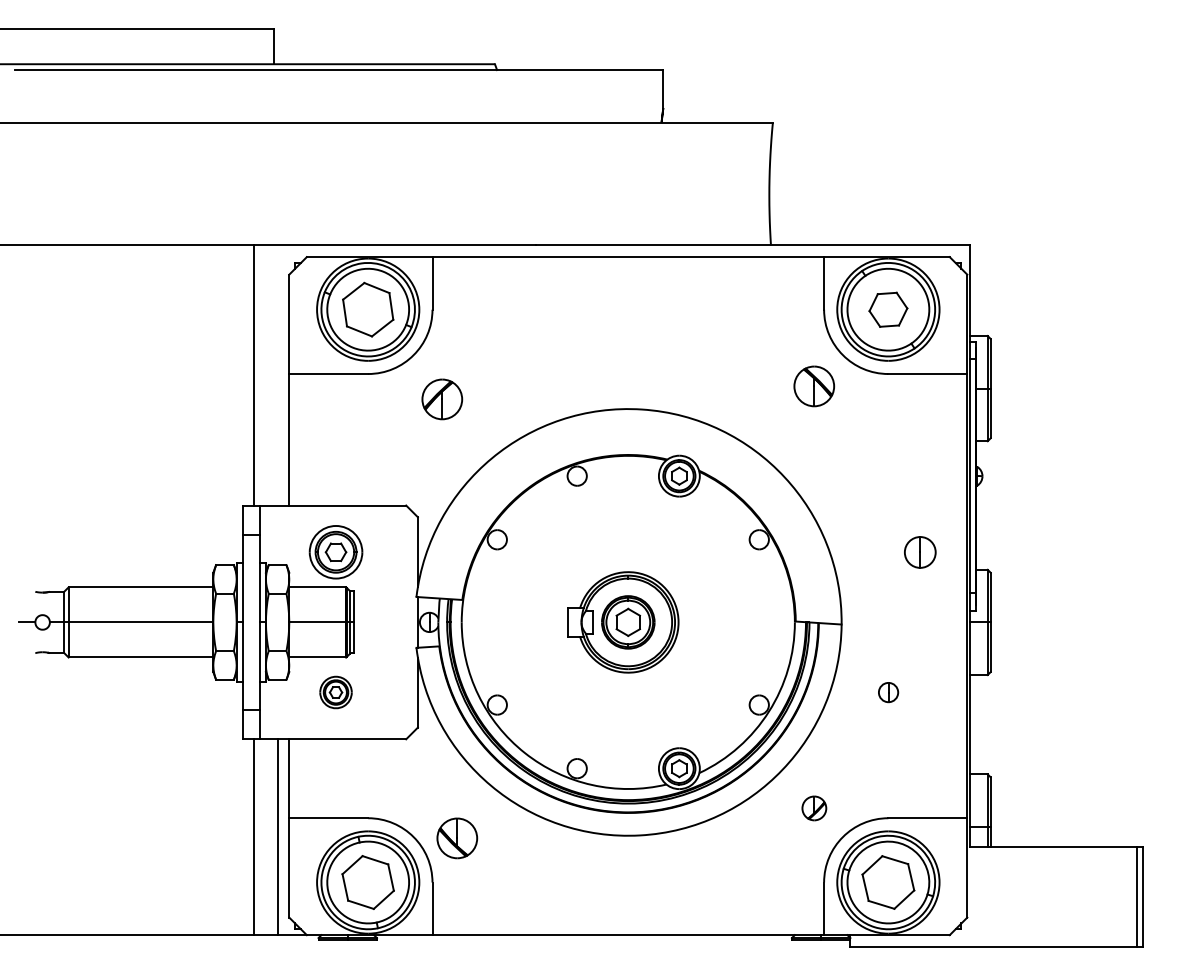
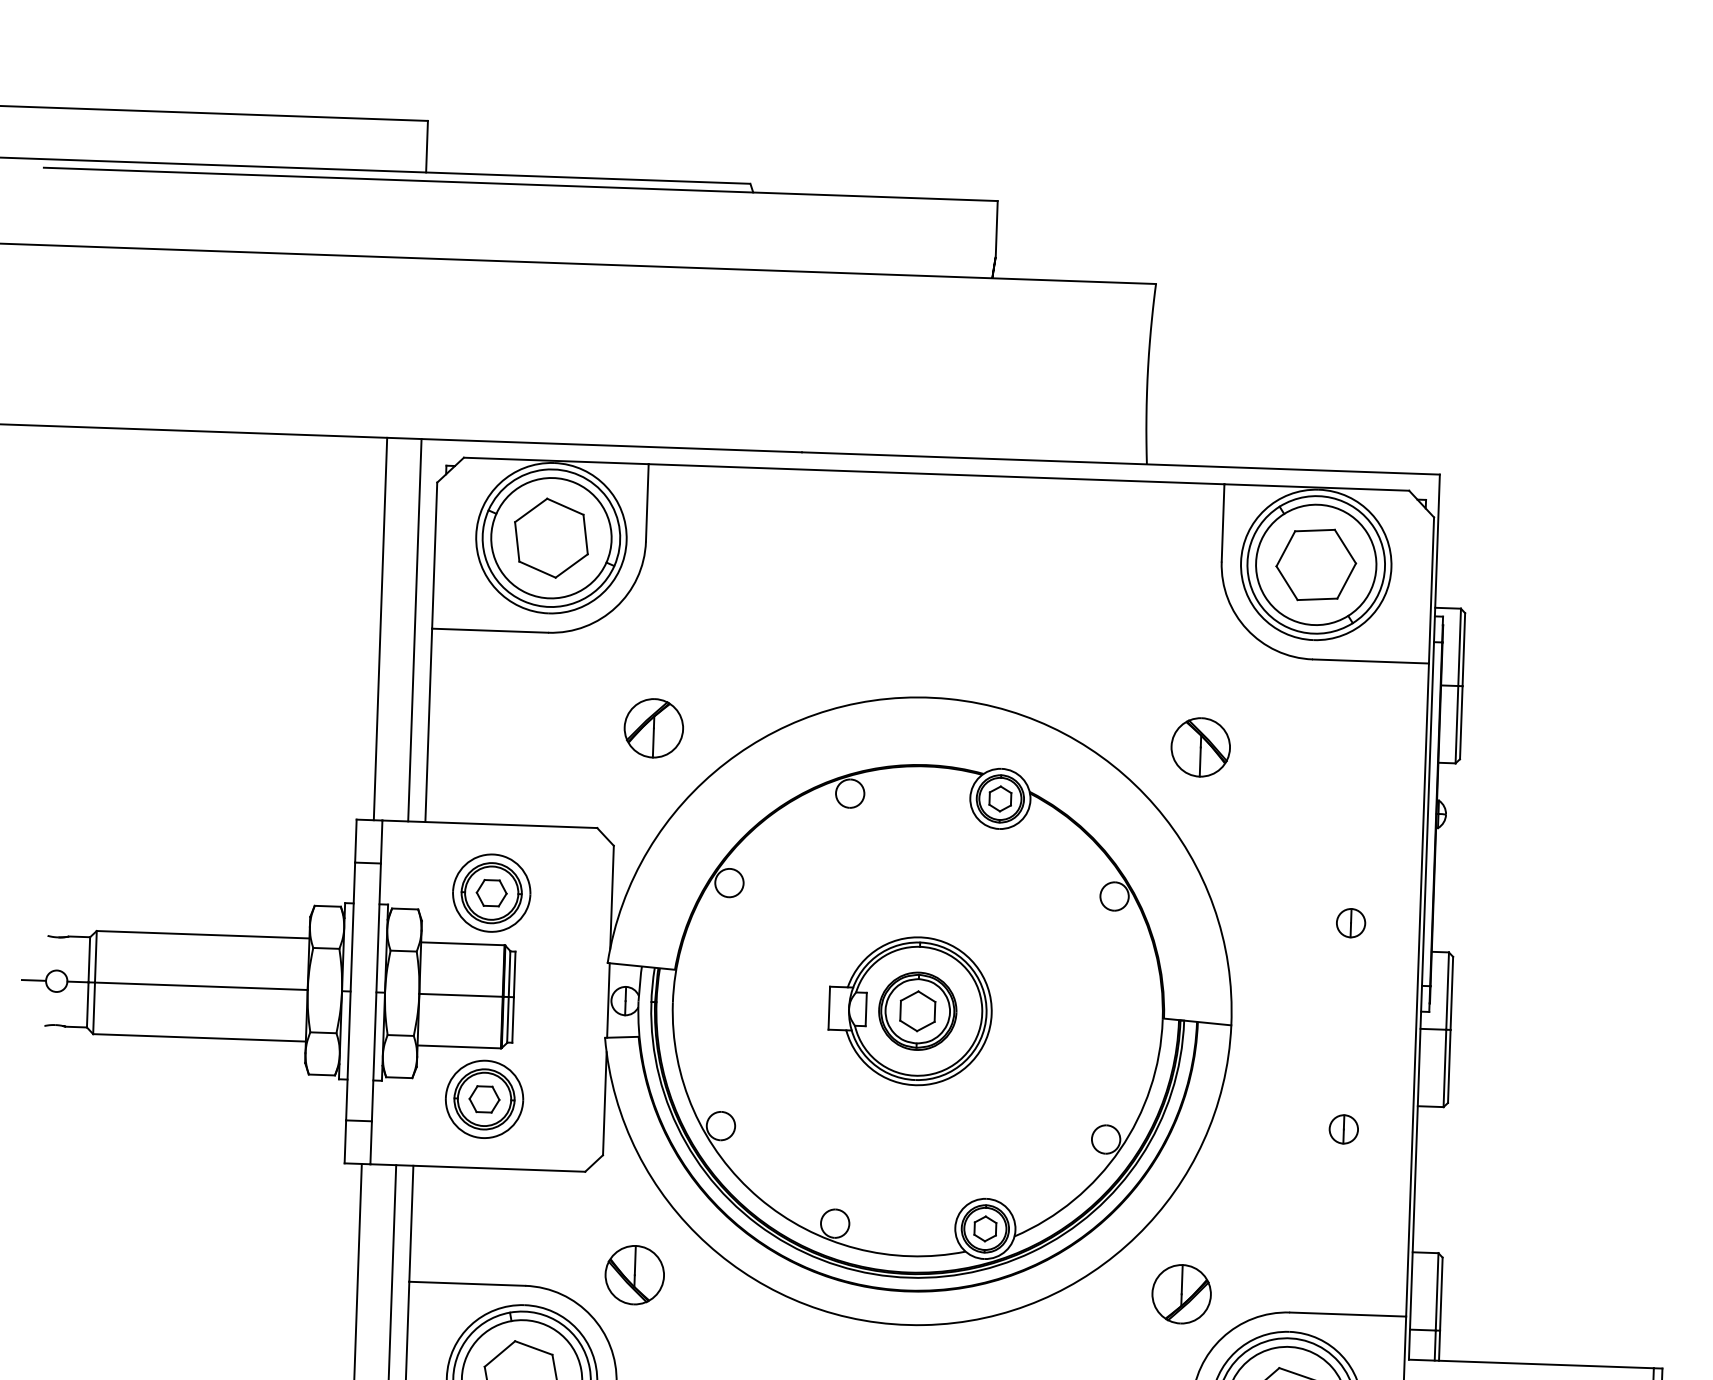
part: (888, 309) -> (1316, 564), size x1.43
line: (277, 375) -> (414, 630), added
part: (814, 386) -> (1201, 747), moved
part: (442, 399) -> (654, 728), moved
part: (920, 551) -> (1351, 922), size x0.62
part: (335, 692) -> (483, 1099), size x1.67
part: (888, 692) -> (1343, 1129), moved
part: (814, 808) -> (1181, 1294), size x1.67
part: (457, 838) -> (635, 1275), moved

